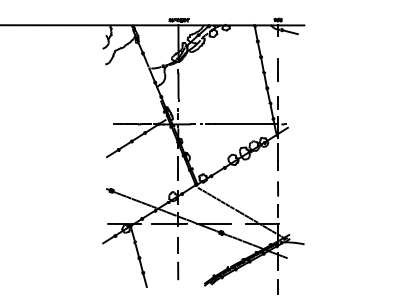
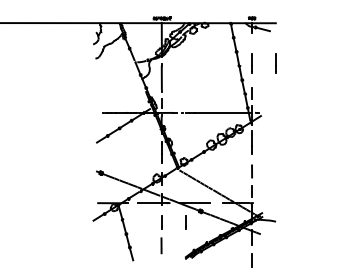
line: (303, 69) -> (275, 63), added
line: (204, 245) -> (185, 222), added

